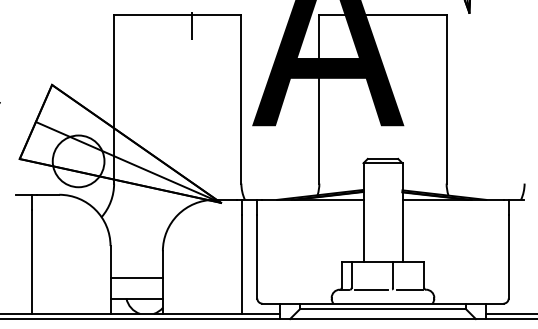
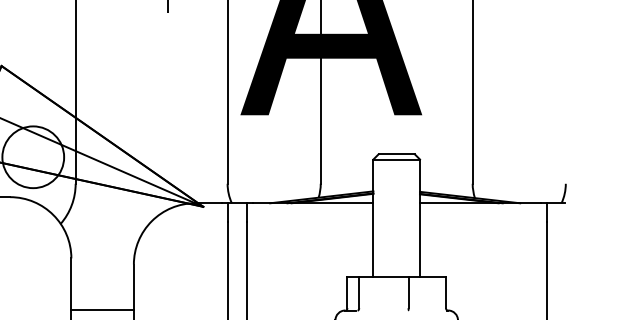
line: (136, 278) -> (102, 310), moved
line: (371, 289) -> (382, 310), removed
line: (409, 289) -> (428, 310), removed

